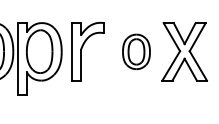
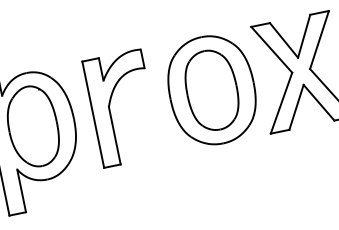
part: (136, 51) -> (211, 89), size x1.67

